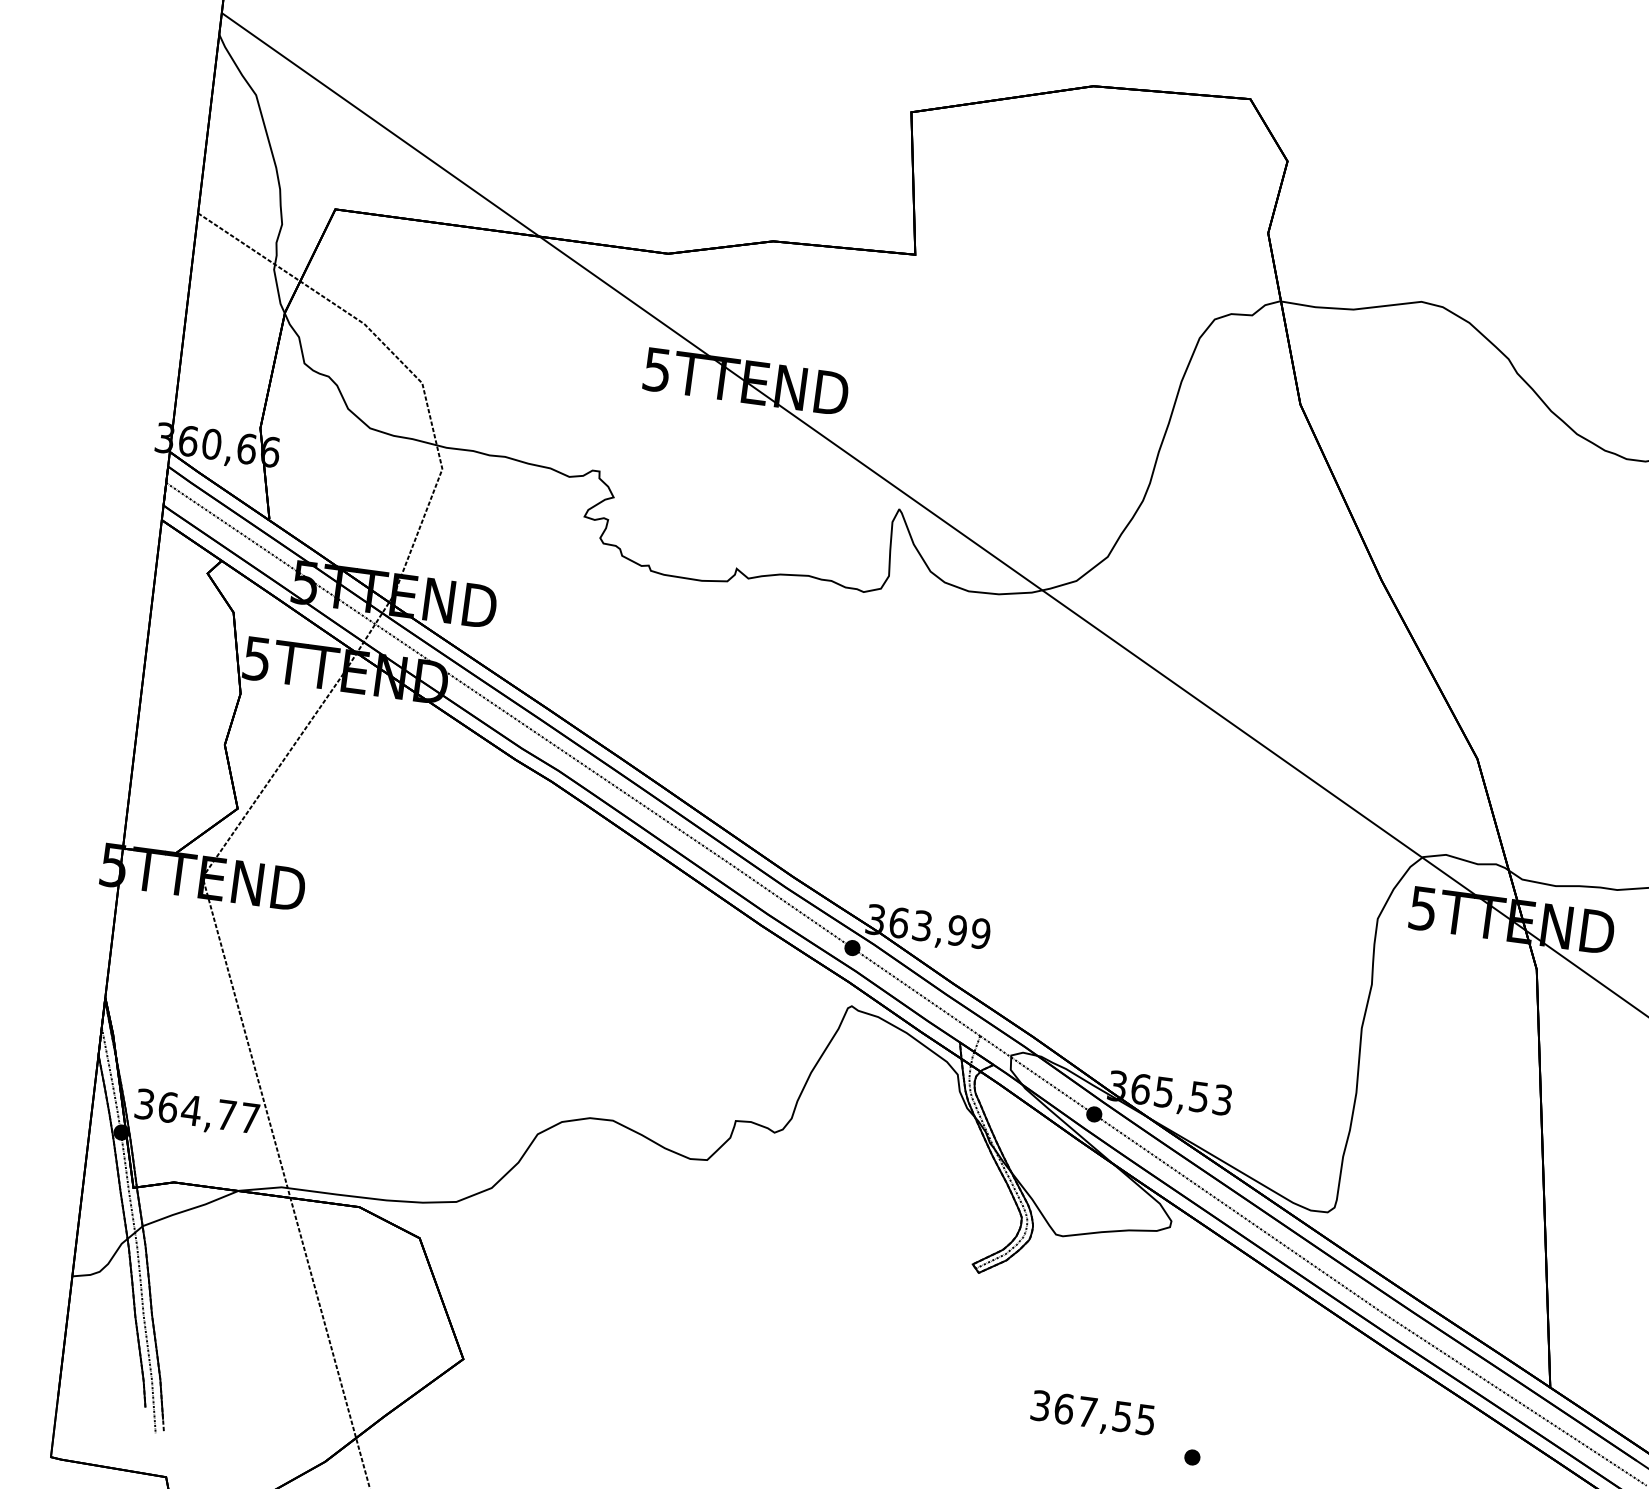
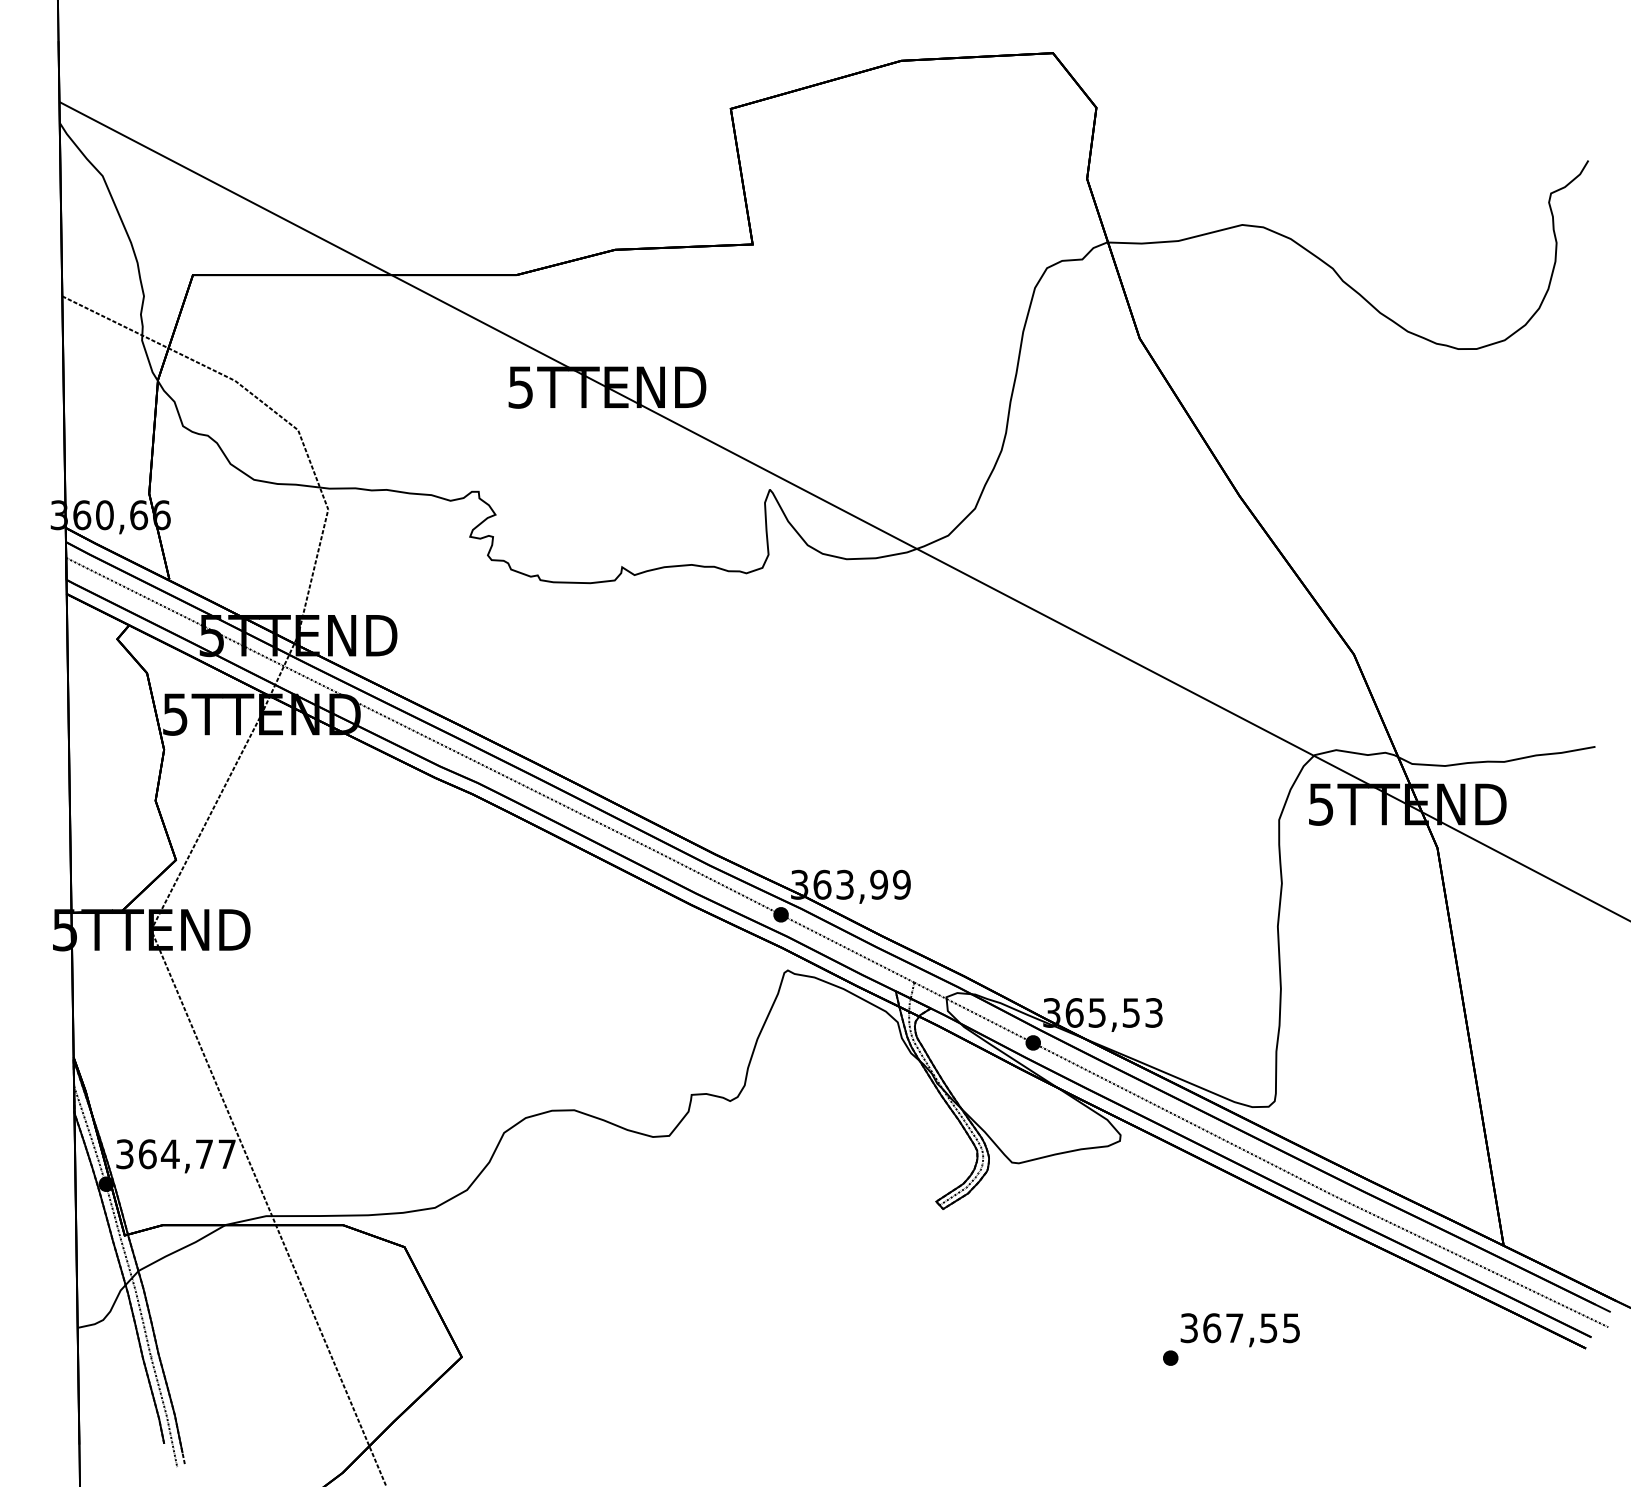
text: (1092, 1415) -> (1239, 1330), moved

